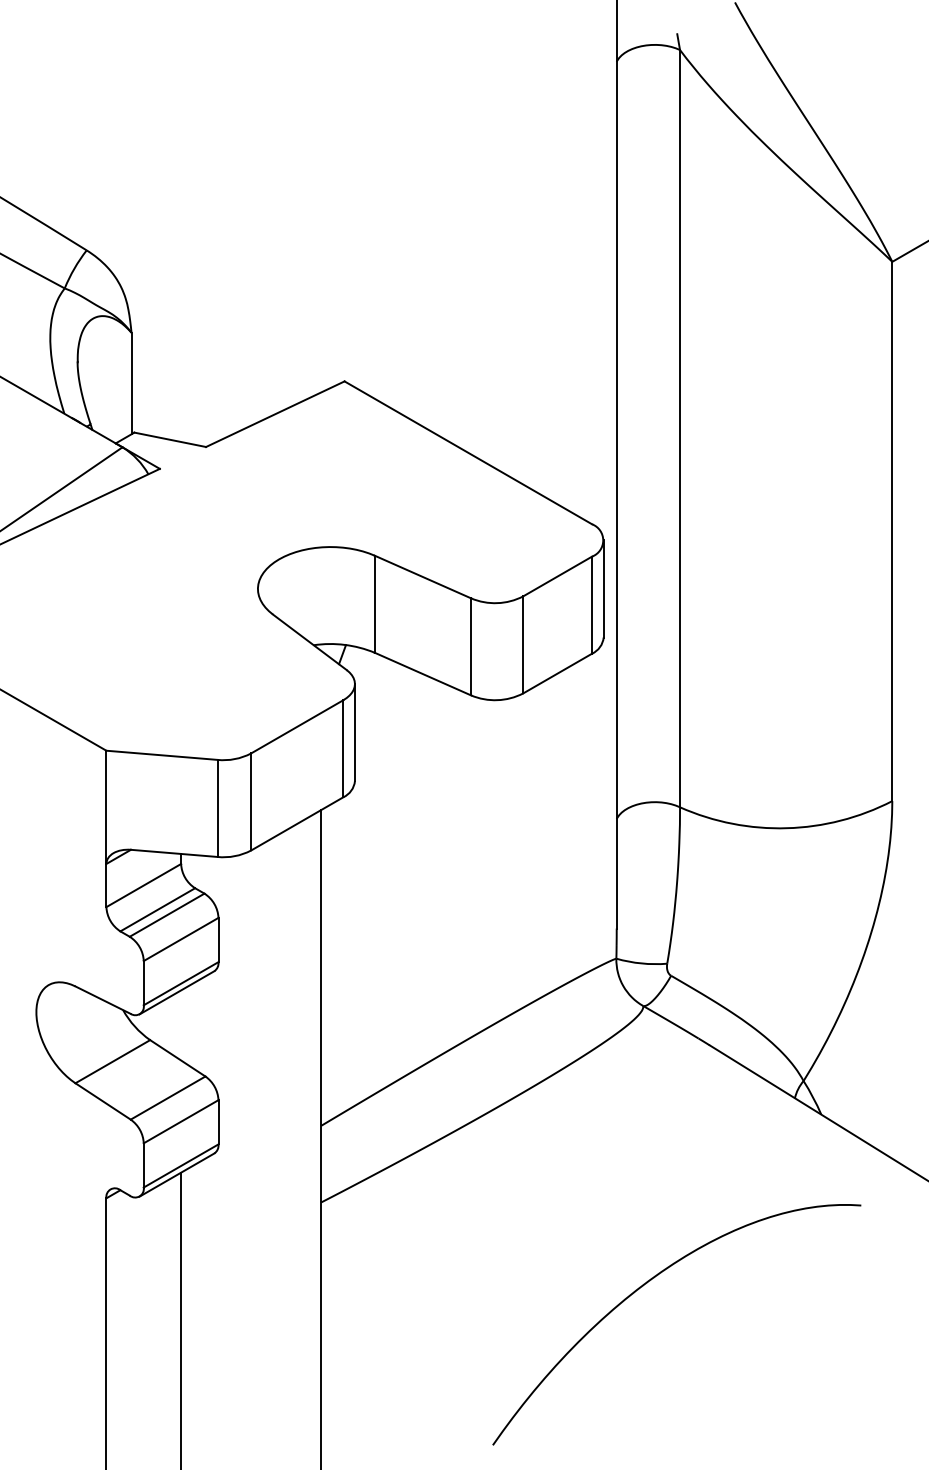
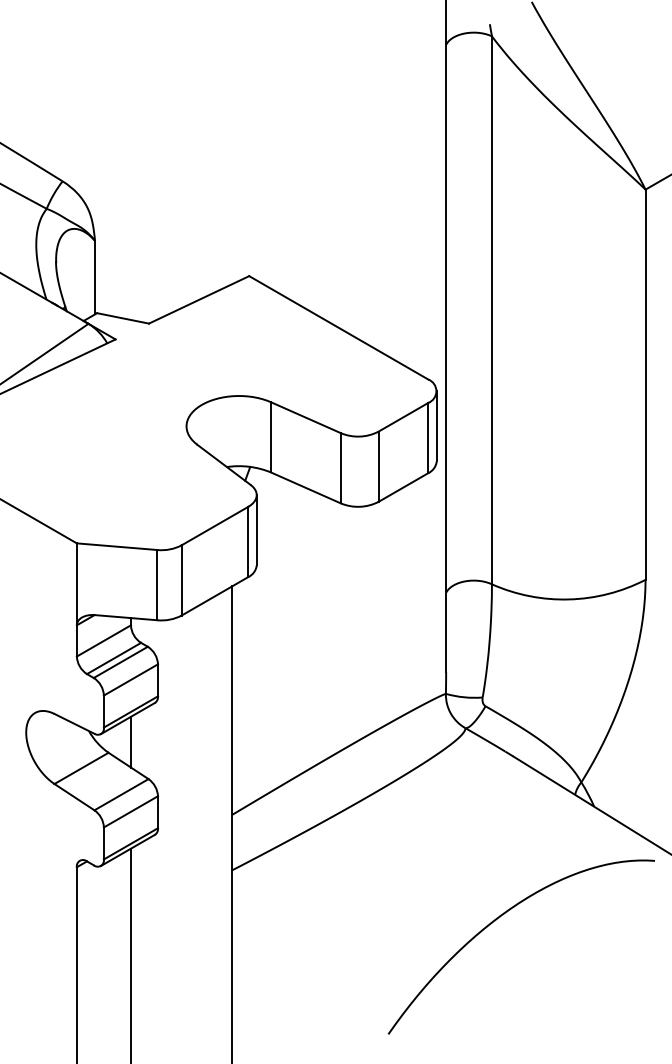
line: (181, 1025) -> (131, 742), added
curve: (647, 1283) -> (500, 917), moved

